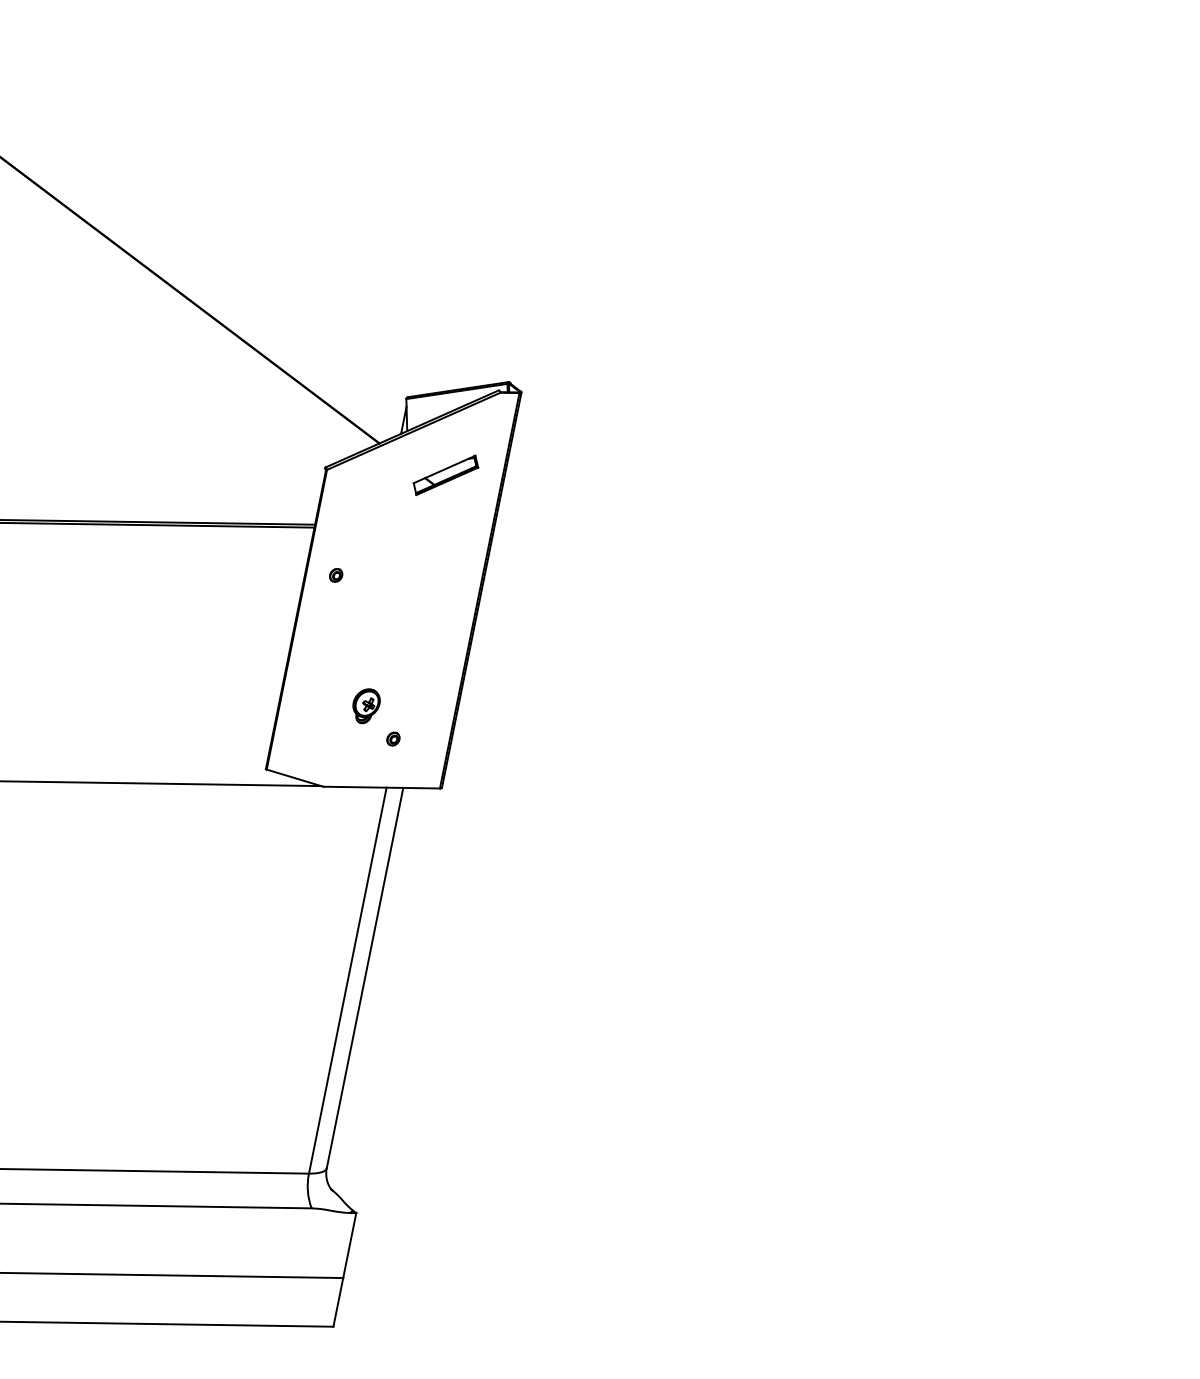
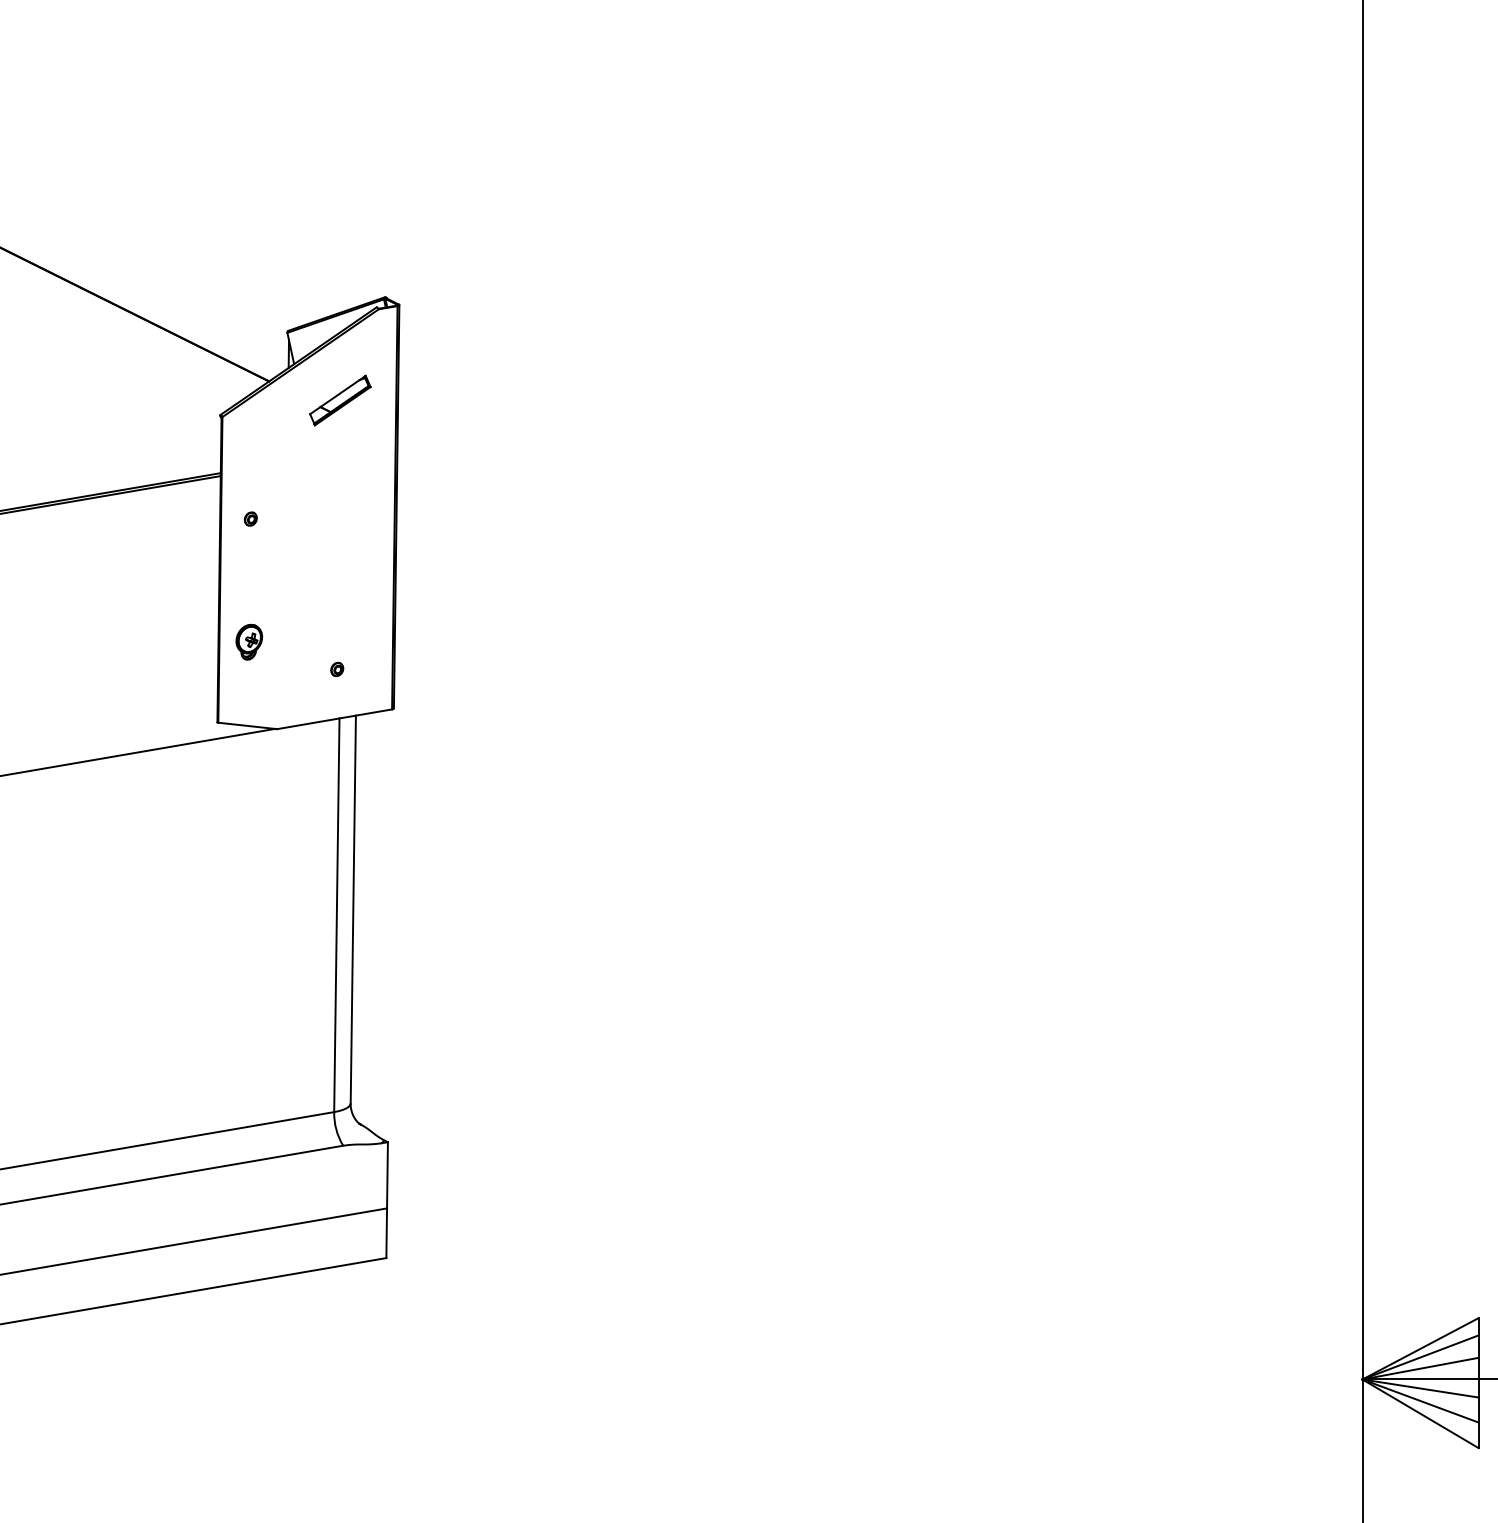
part: (366, 705) -> (249, 641), moved

